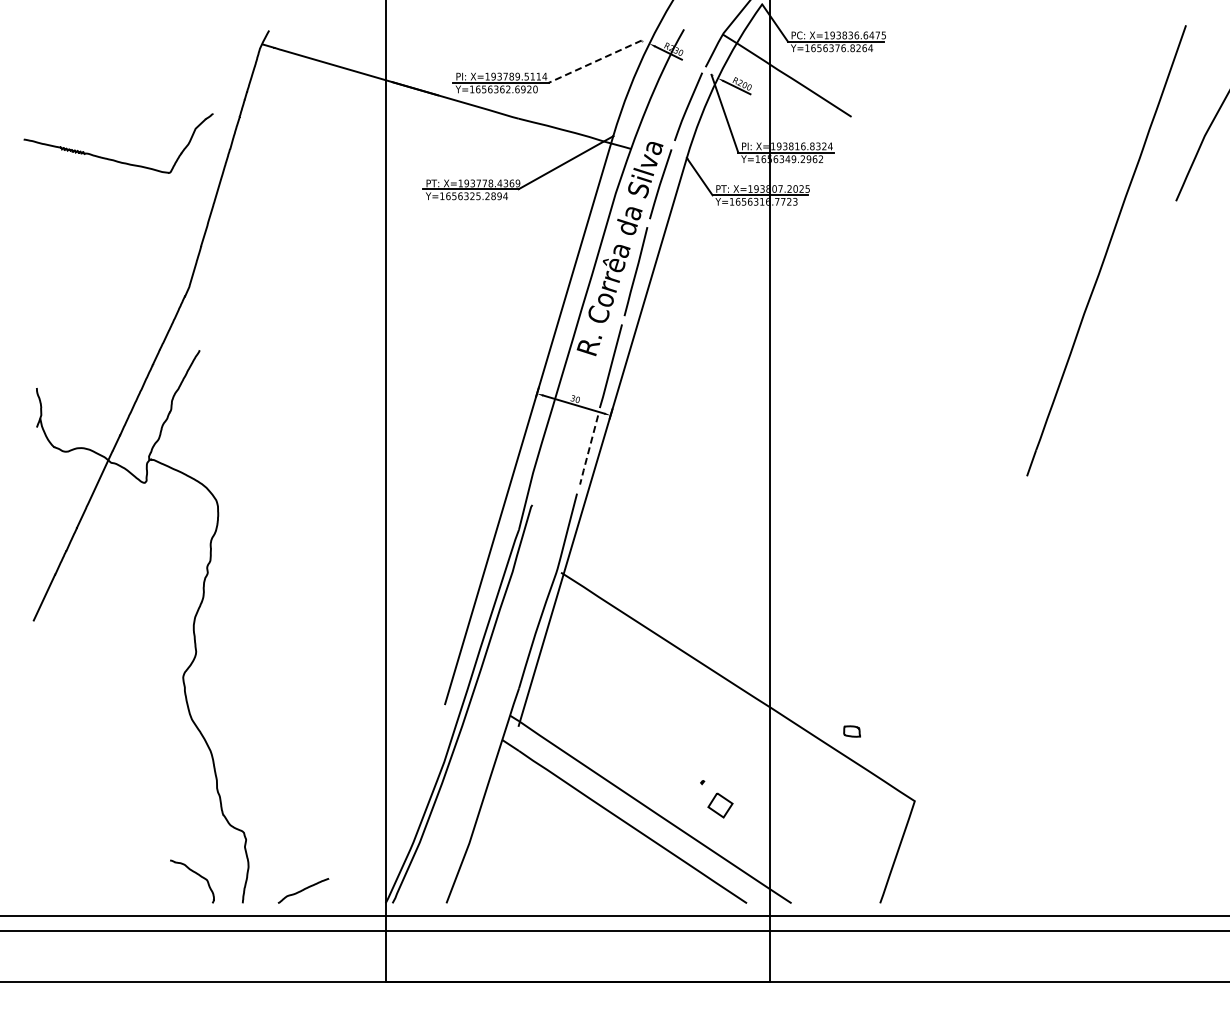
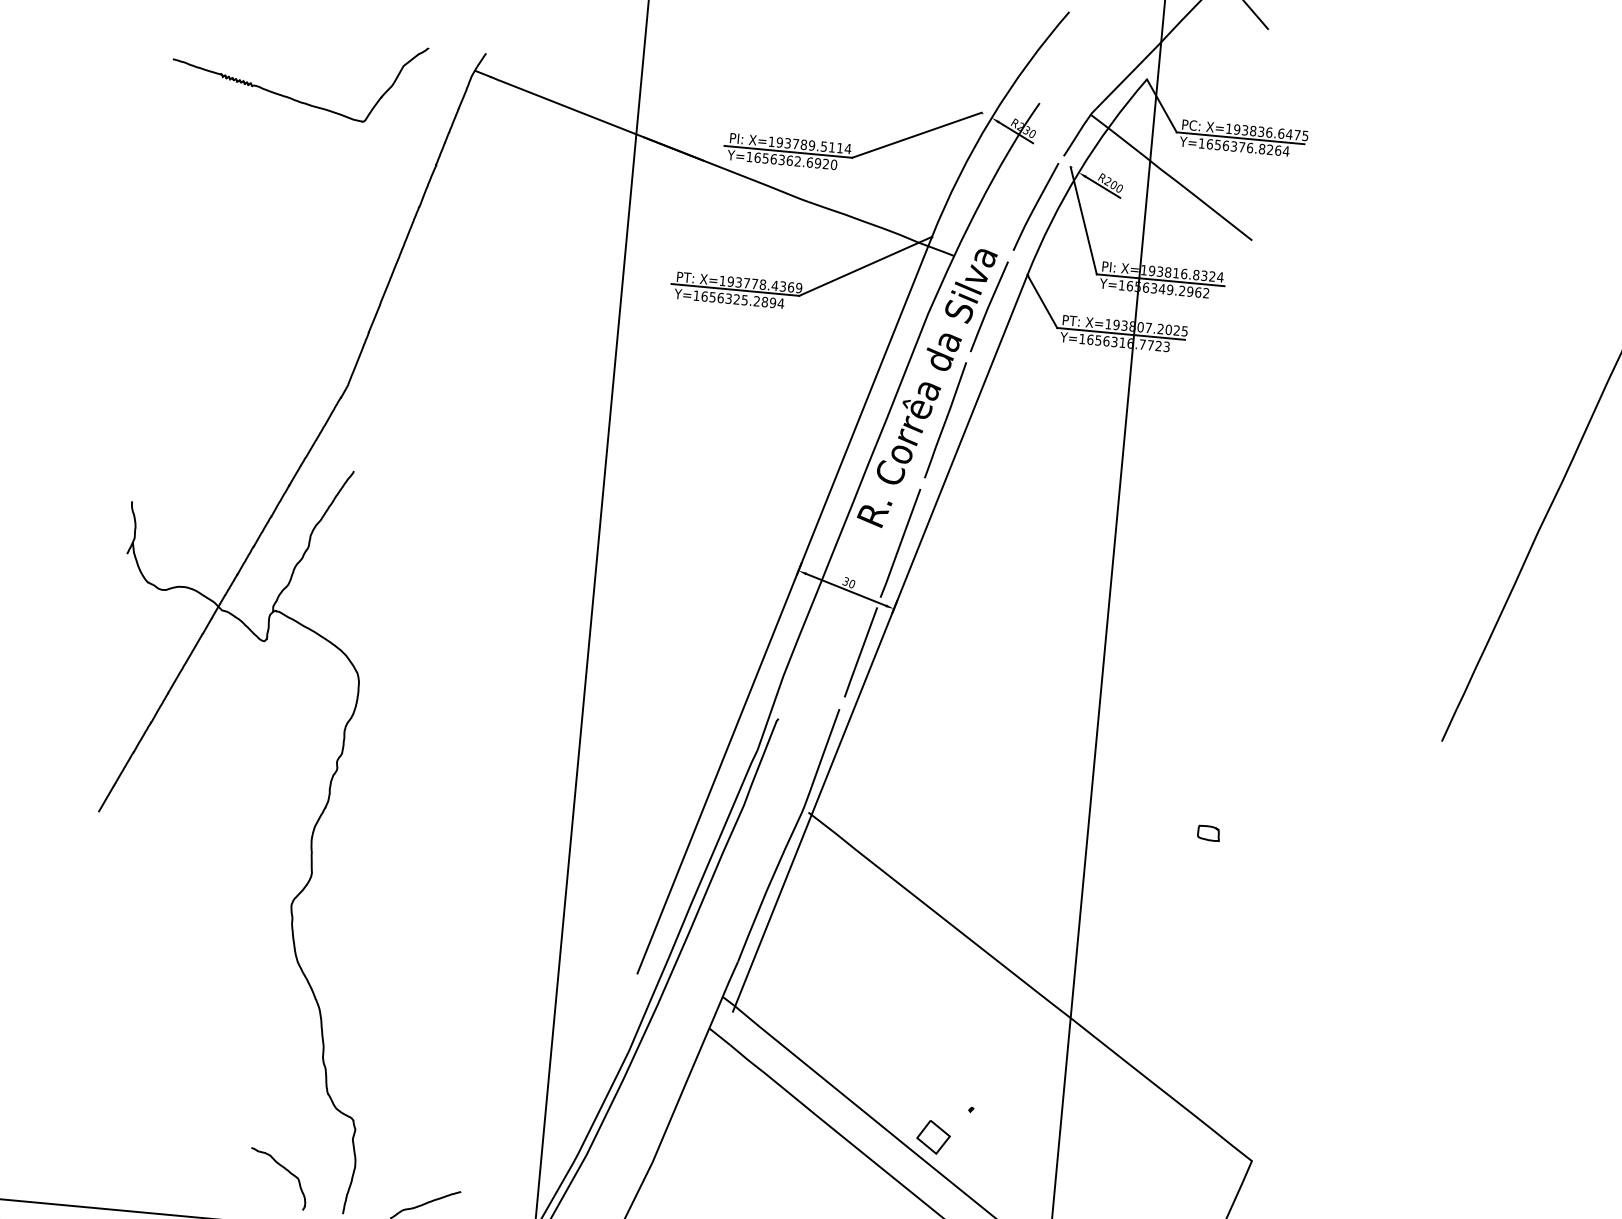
line: (594, 61) -> (916, 134), dashed -> solid
curve: (114, 159) -> (291, 97), moved
line: (588, 450) -> (860, 652), dashed -> solid
part: (851, 731) -> (1207, 833), moved
part: (720, 805) -> (933, 1137), moved

